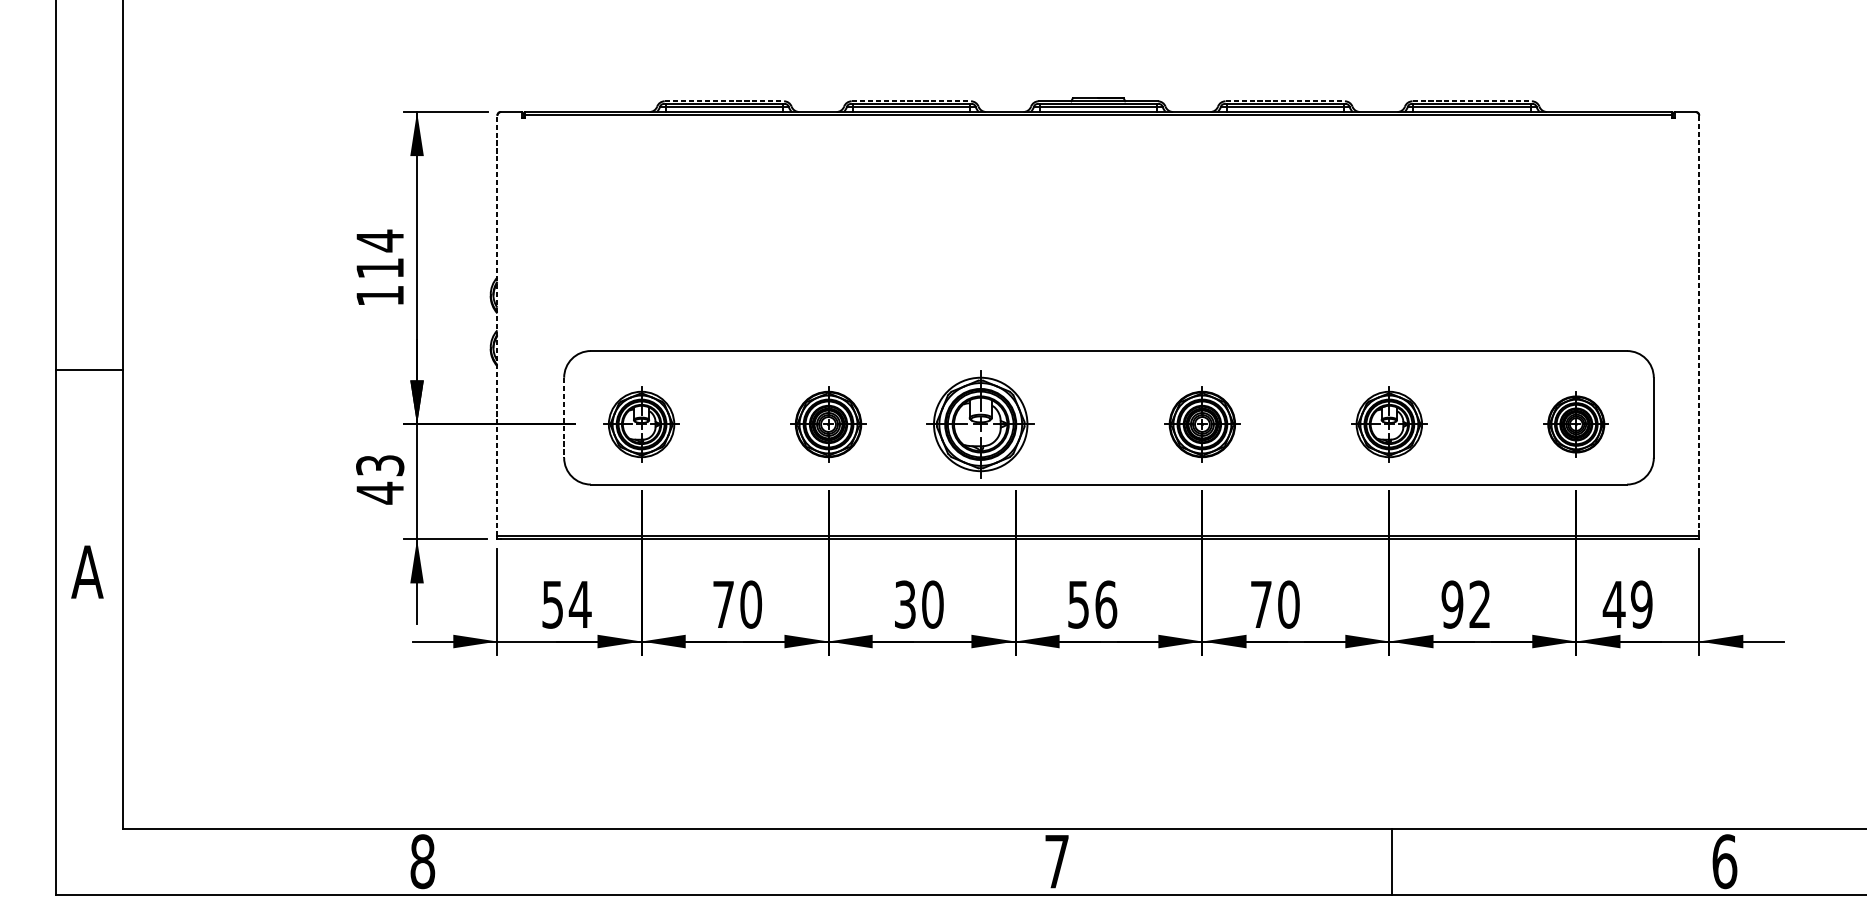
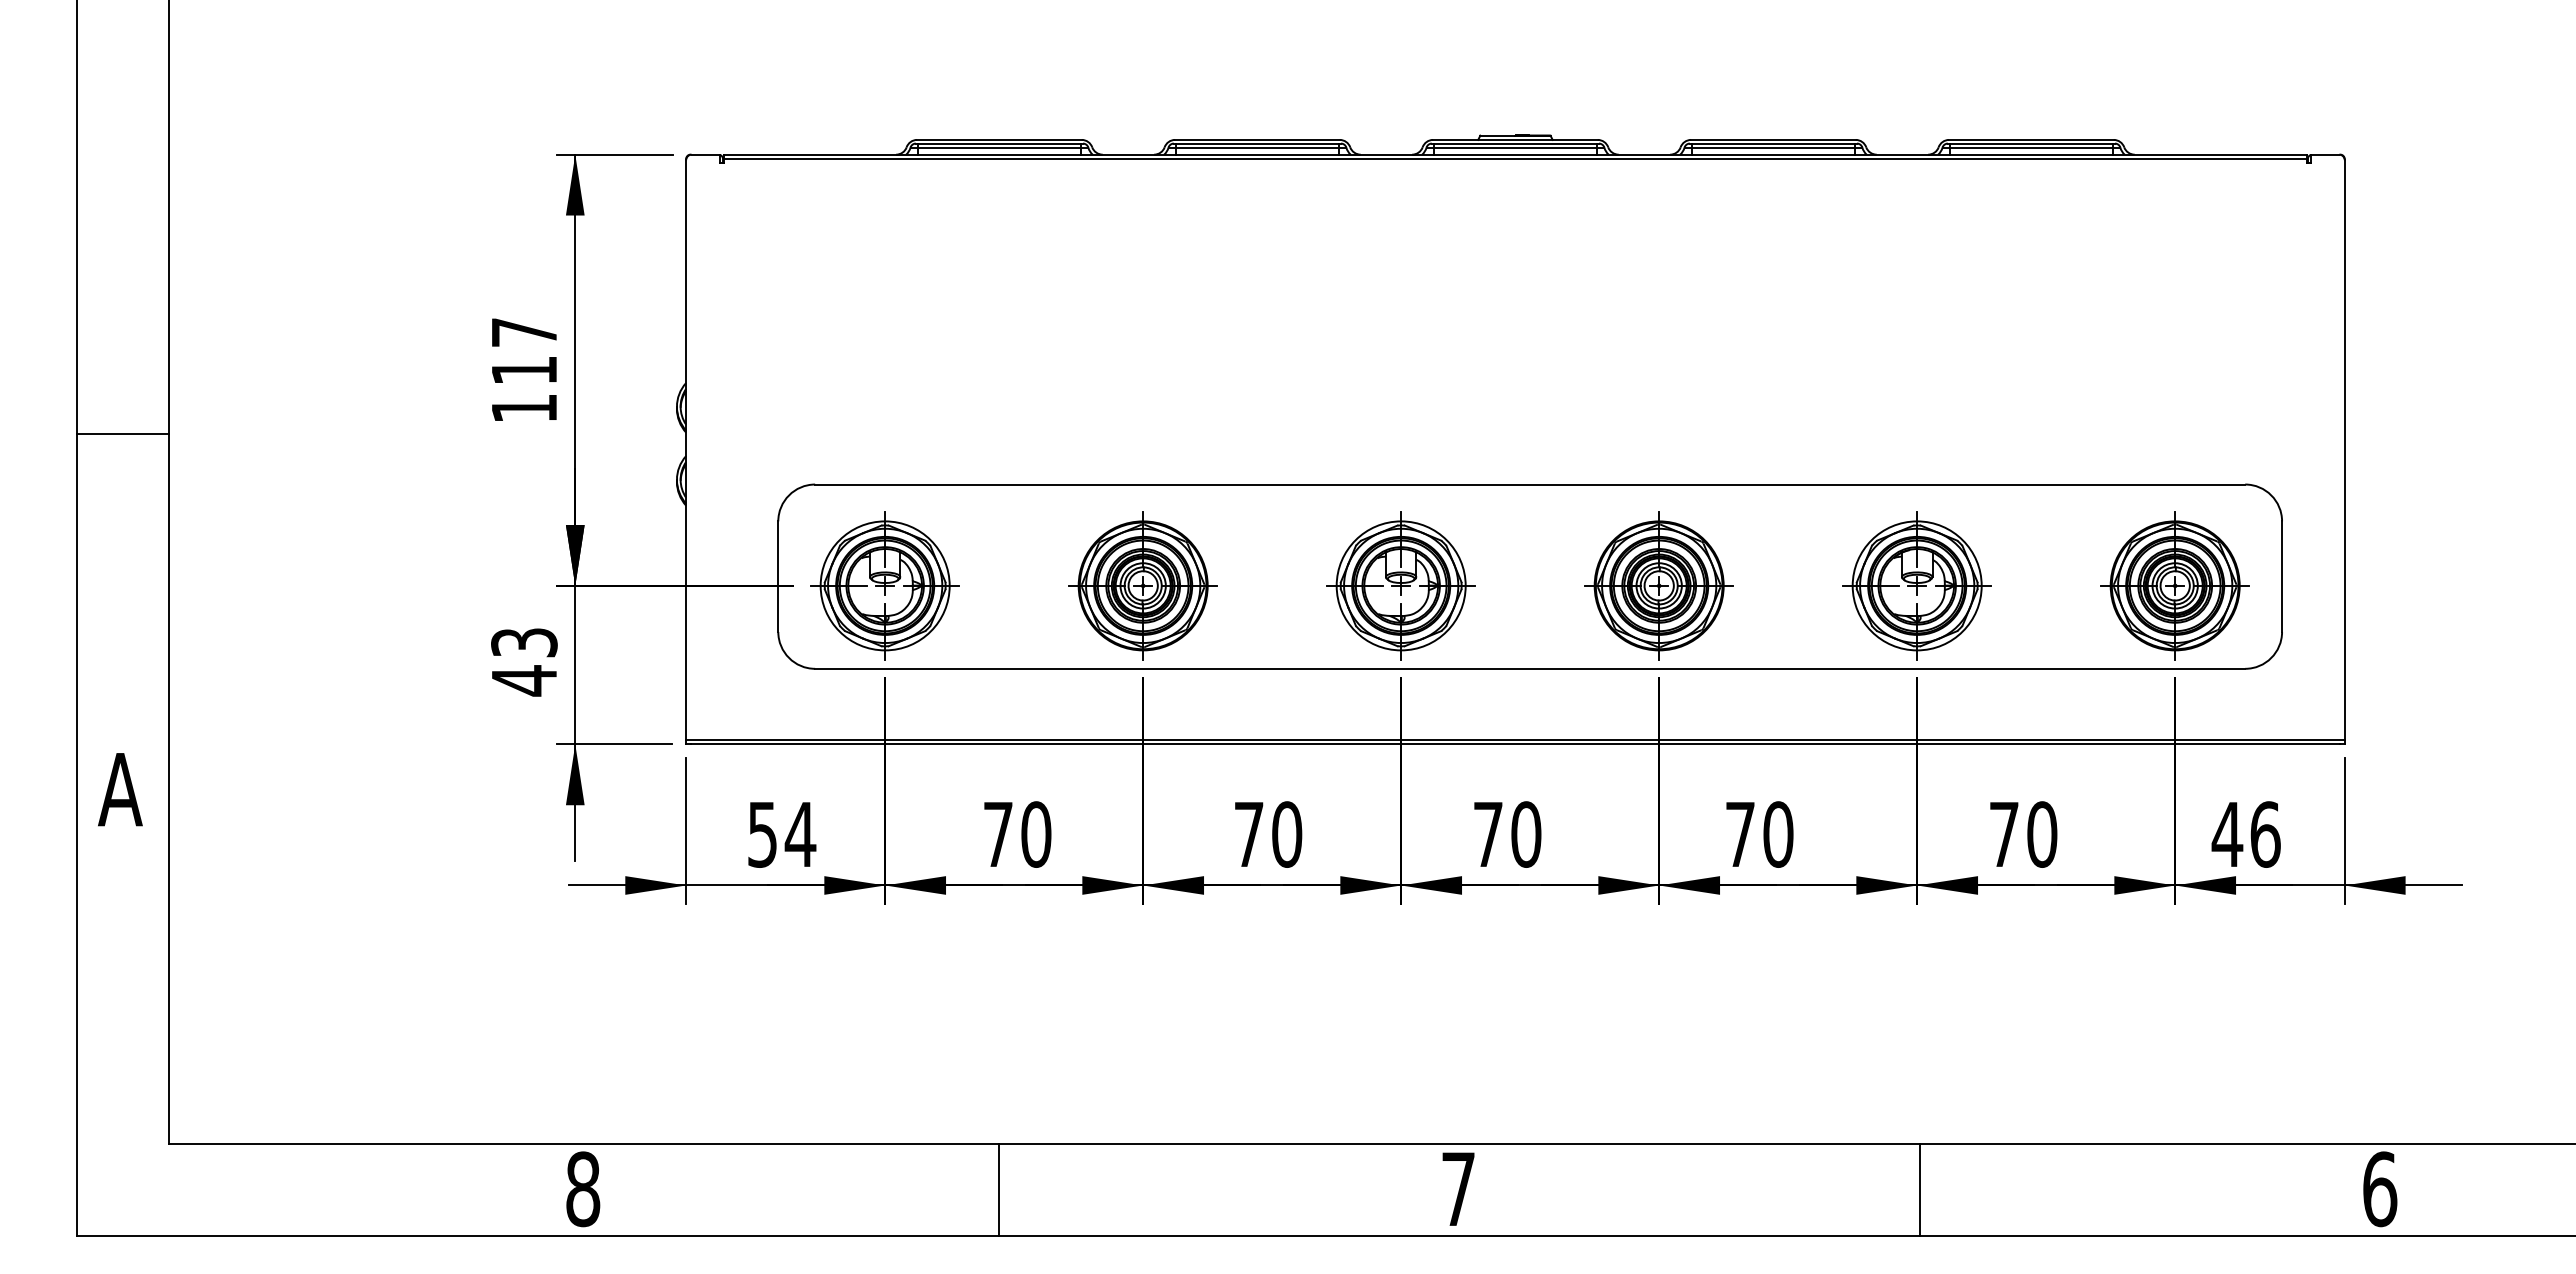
line: (724, 101) -> (999, 139), dashed -> solid
line: (911, 101) -> (1257, 139), dashed -> solid
line: (1285, 101) -> (1773, 139), dashed -> solid
line: (1472, 101) -> (2031, 139), dashed -> solid
text: (380, 240) -> (524, 332), 114 -> 117
line: (497, 326) -> (686, 450), dashed -> solid
line: (1699, 326) -> (2344, 450), dashed -> solid
line: (89, 370) -> (123, 434), moved
line: (564, 418) -> (778, 577), dashed -> solid
part: (641, 424) -> (884, 585), size x1.43
part: (828, 424) -> (1142, 585), size x1.43
part: (980, 424) -> (1400, 585), moved
part: (1201, 424) -> (1658, 585), size x1.43
part: (1388, 424) -> (1916, 585), size x1.43
part: (1575, 424) -> (2174, 585), size x1.67
text: (904, 604) -> (1248, 834), 30 -> 70
text: (1092, 604) -> (1507, 834), 56 -> 70
text: (1466, 604) -> (2023, 834), 92 -> 70
text: (1641, 604) -> (2265, 834), 49 -> 46
line: (723, 861) -> (998, 1189), added

